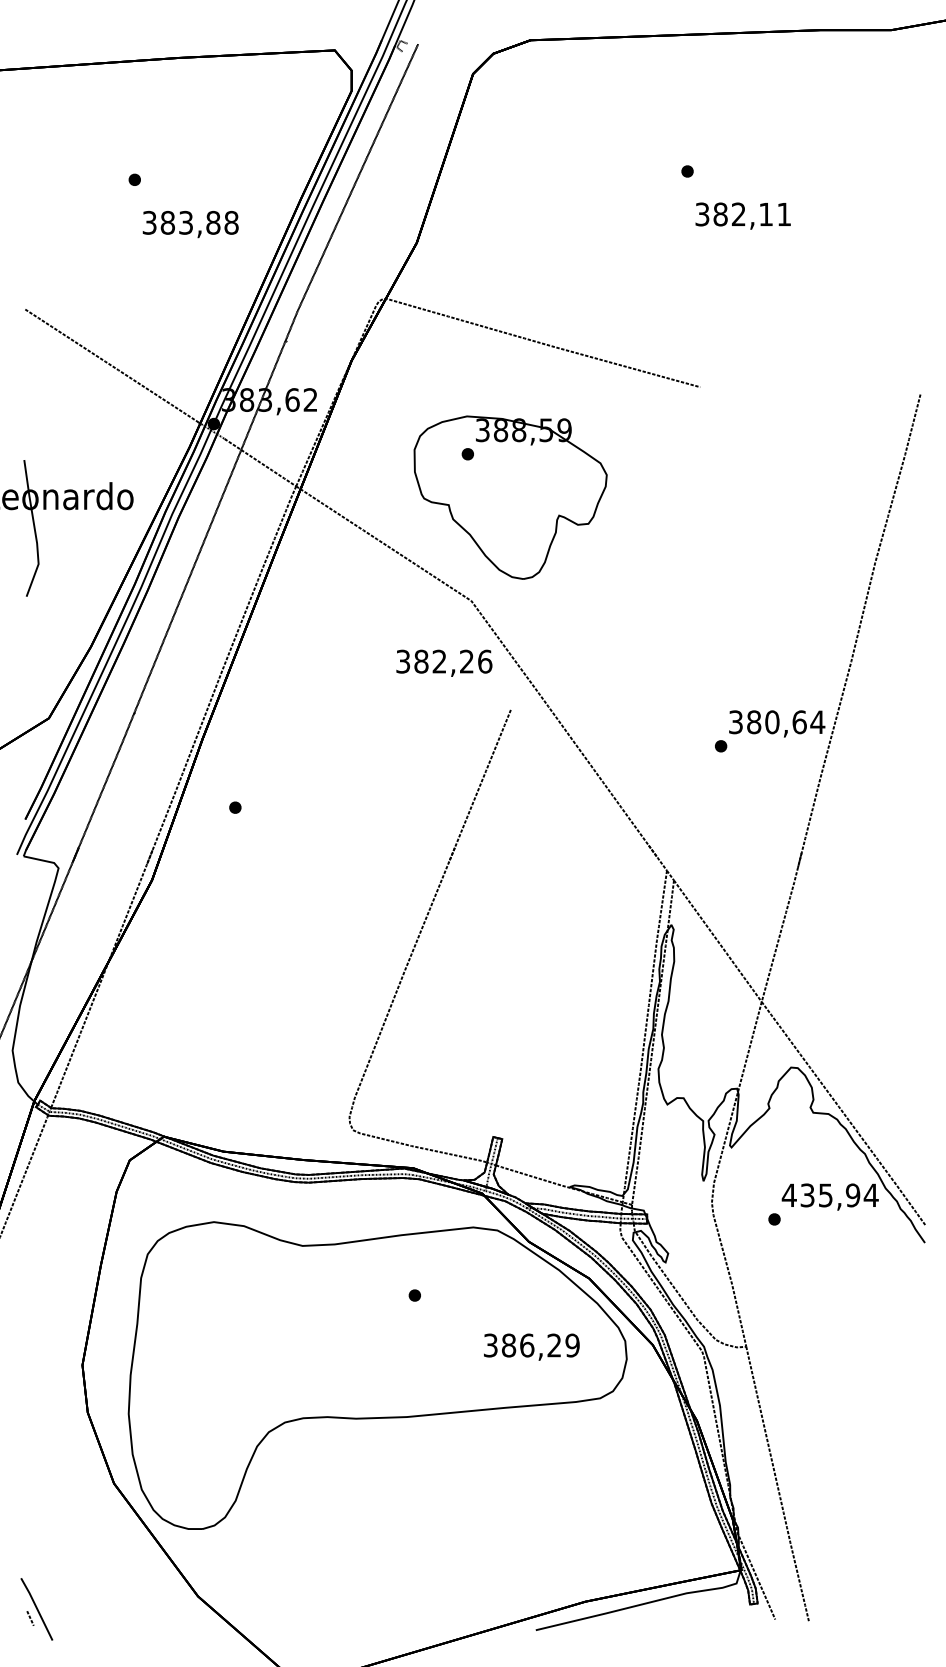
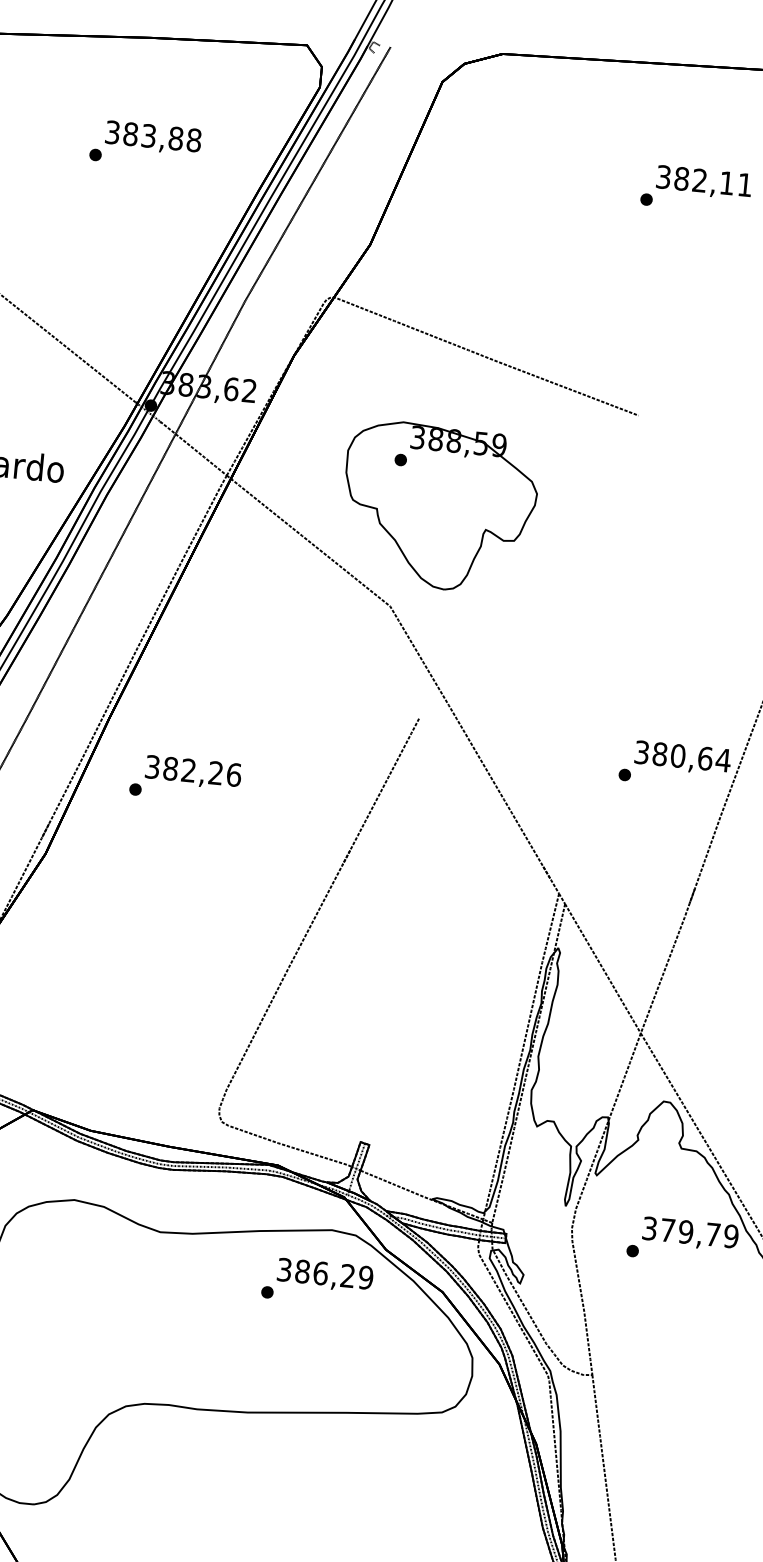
text: (742, 215) -> (703, 182), moved
text: (190, 224) -> (153, 138), moved
text: (444, 662) -> (193, 771), moved
text: (829, 1195) -> (689, 1232), 435,94 -> 379,79
text: (531, 1346) -> (324, 1274), moved

